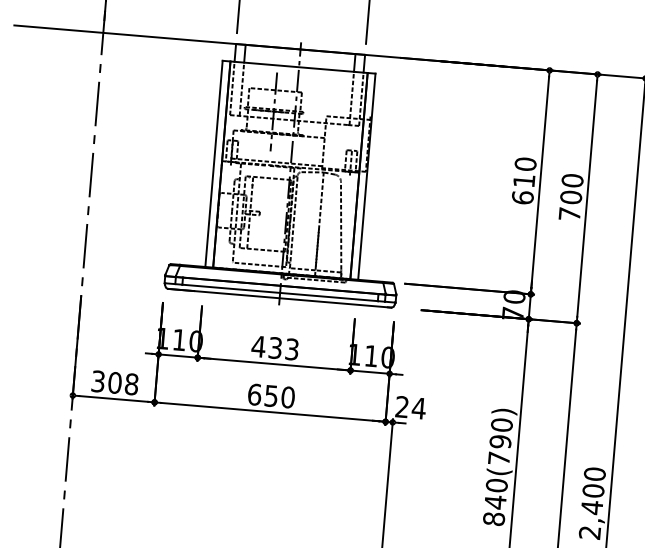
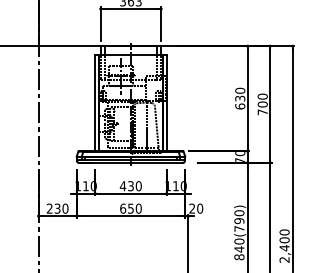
text: (524, 180) -> (240, 98), 610 -> 630
text: (291, 350) -> (138, 186), 433 -> 430
text: (114, 382) -> (57, 208), 308 -> 230
text: (417, 407) -> (199, 208), 24 -> 20

